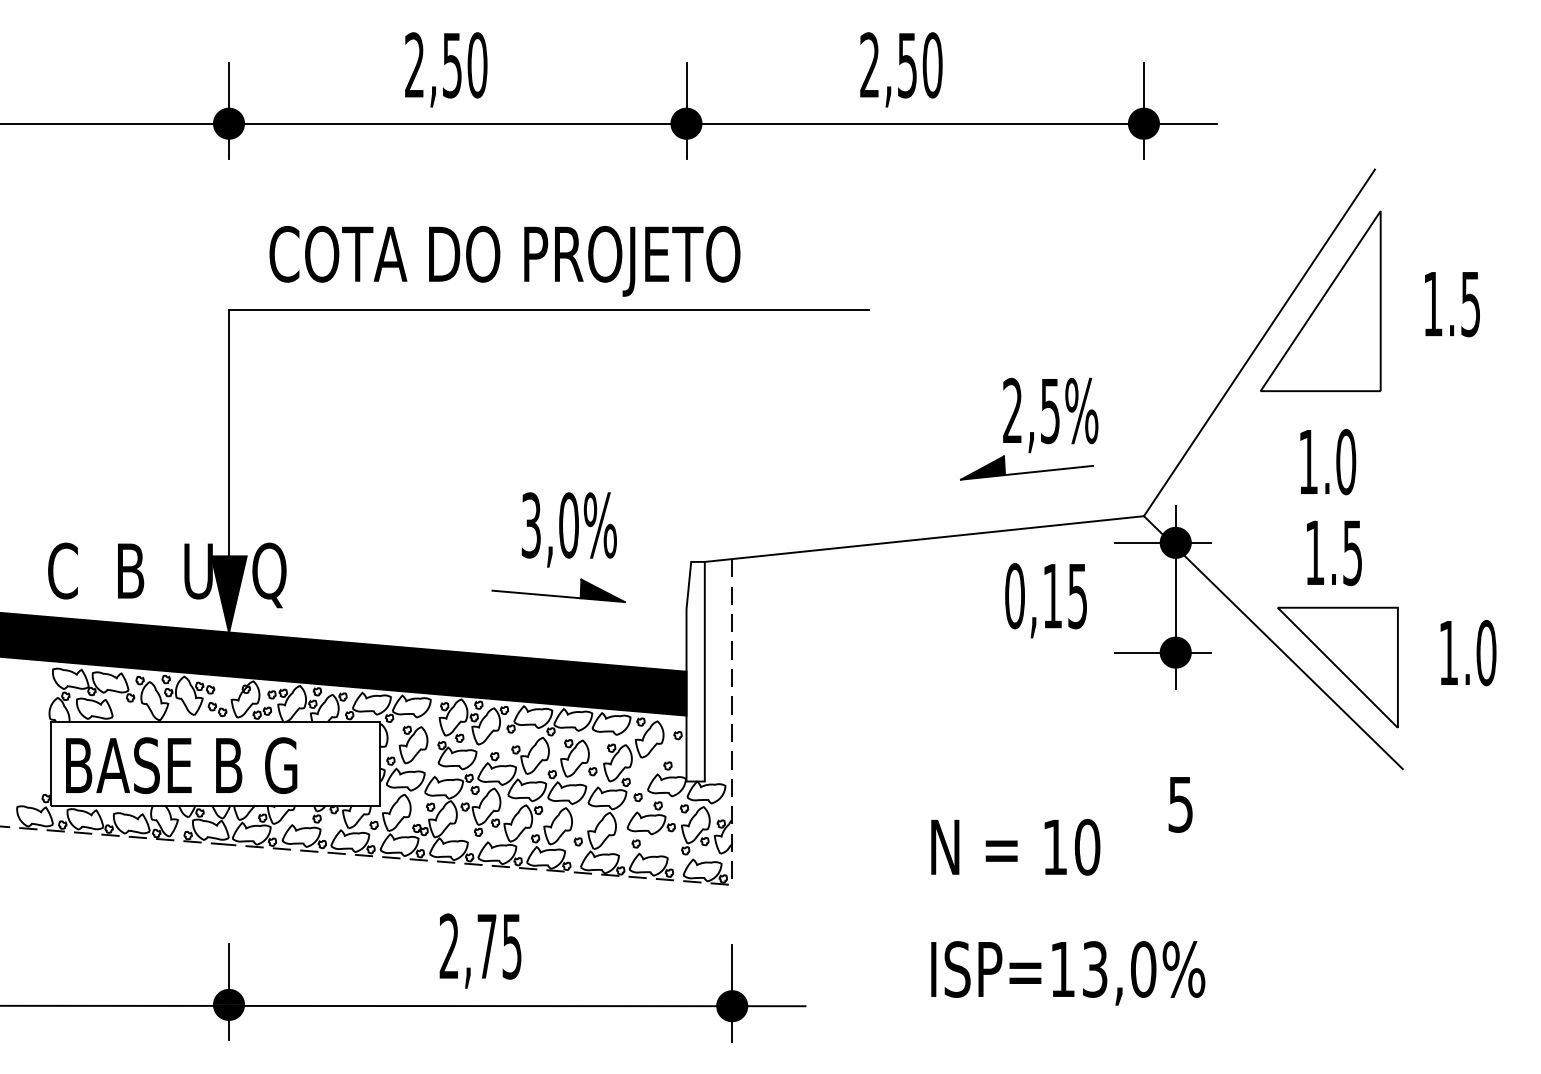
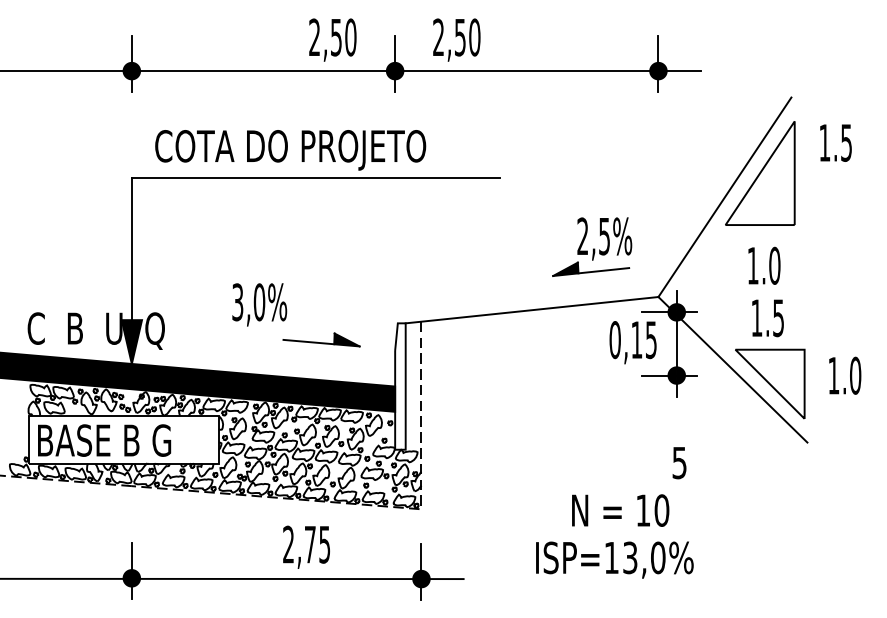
text: (445, 68) -> (332, 39), moved
text: (900, 68) -> (456, 39), moved
text: (1451, 303) -> (835, 142), moved
text: (568, 529) -> (259, 304), moved
text: (1045, 600) -> (632, 342), moved
text: (1015, 847) -> (620, 510), moved
text: (480, 949) -> (306, 546), moved

